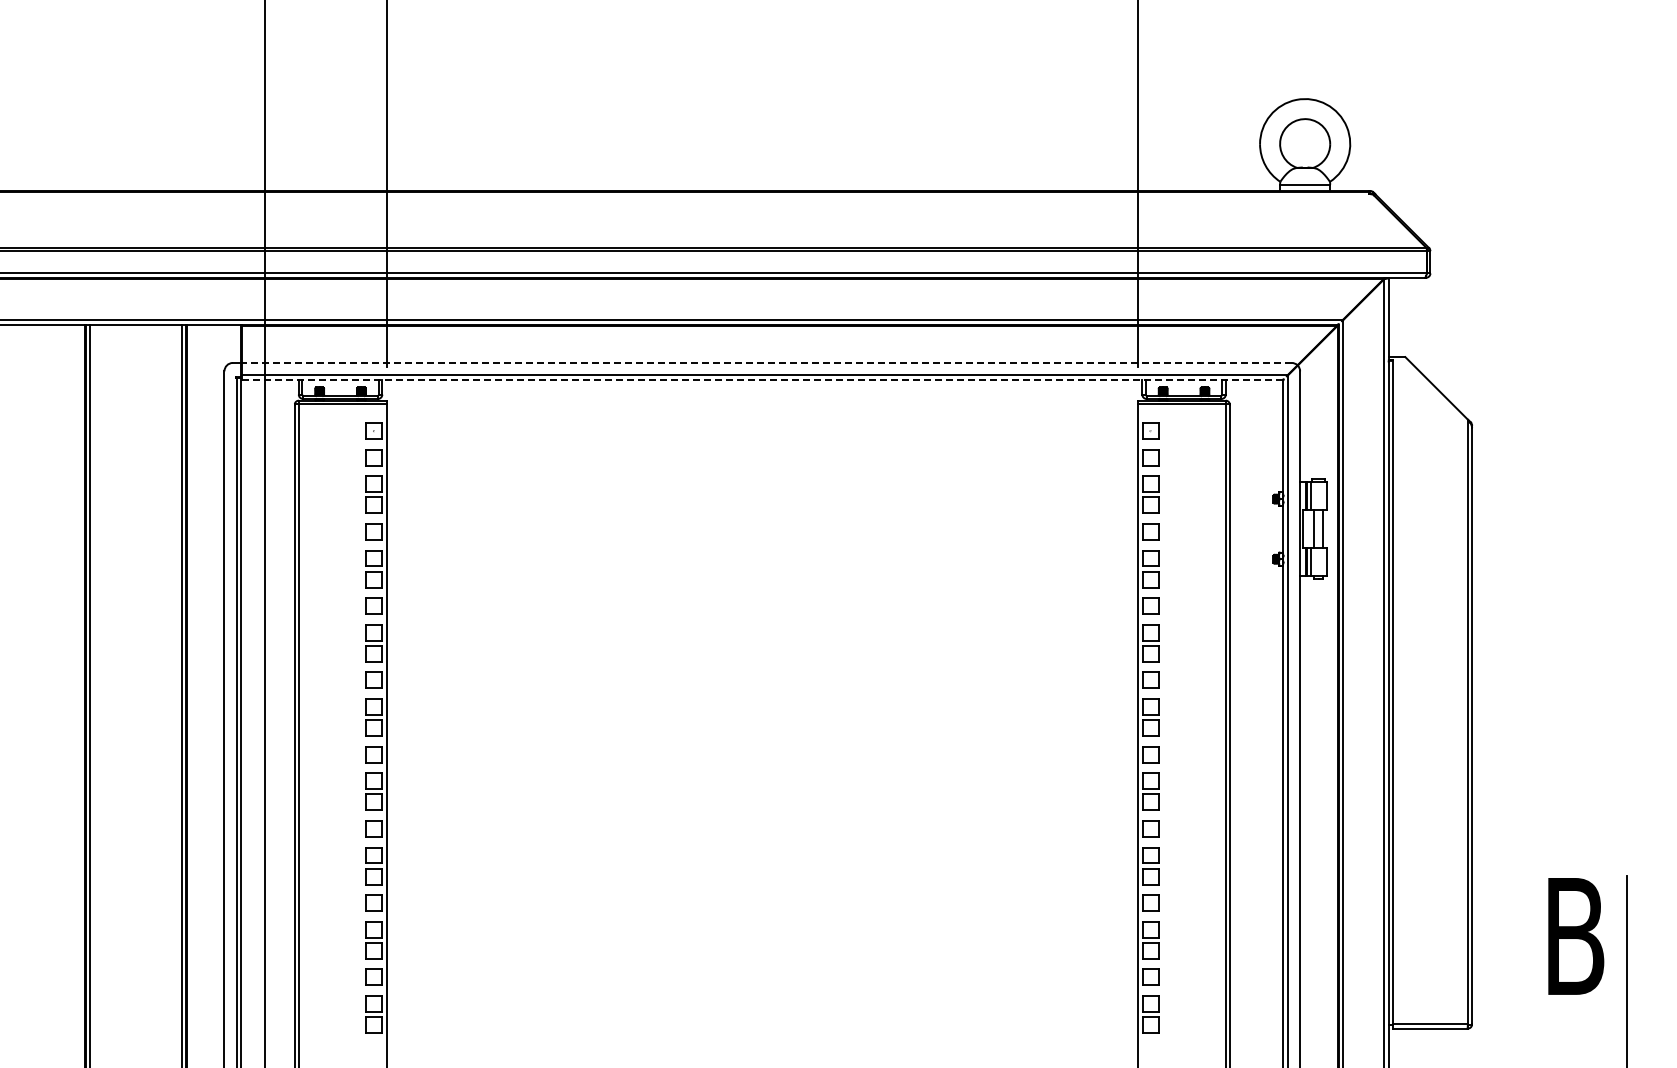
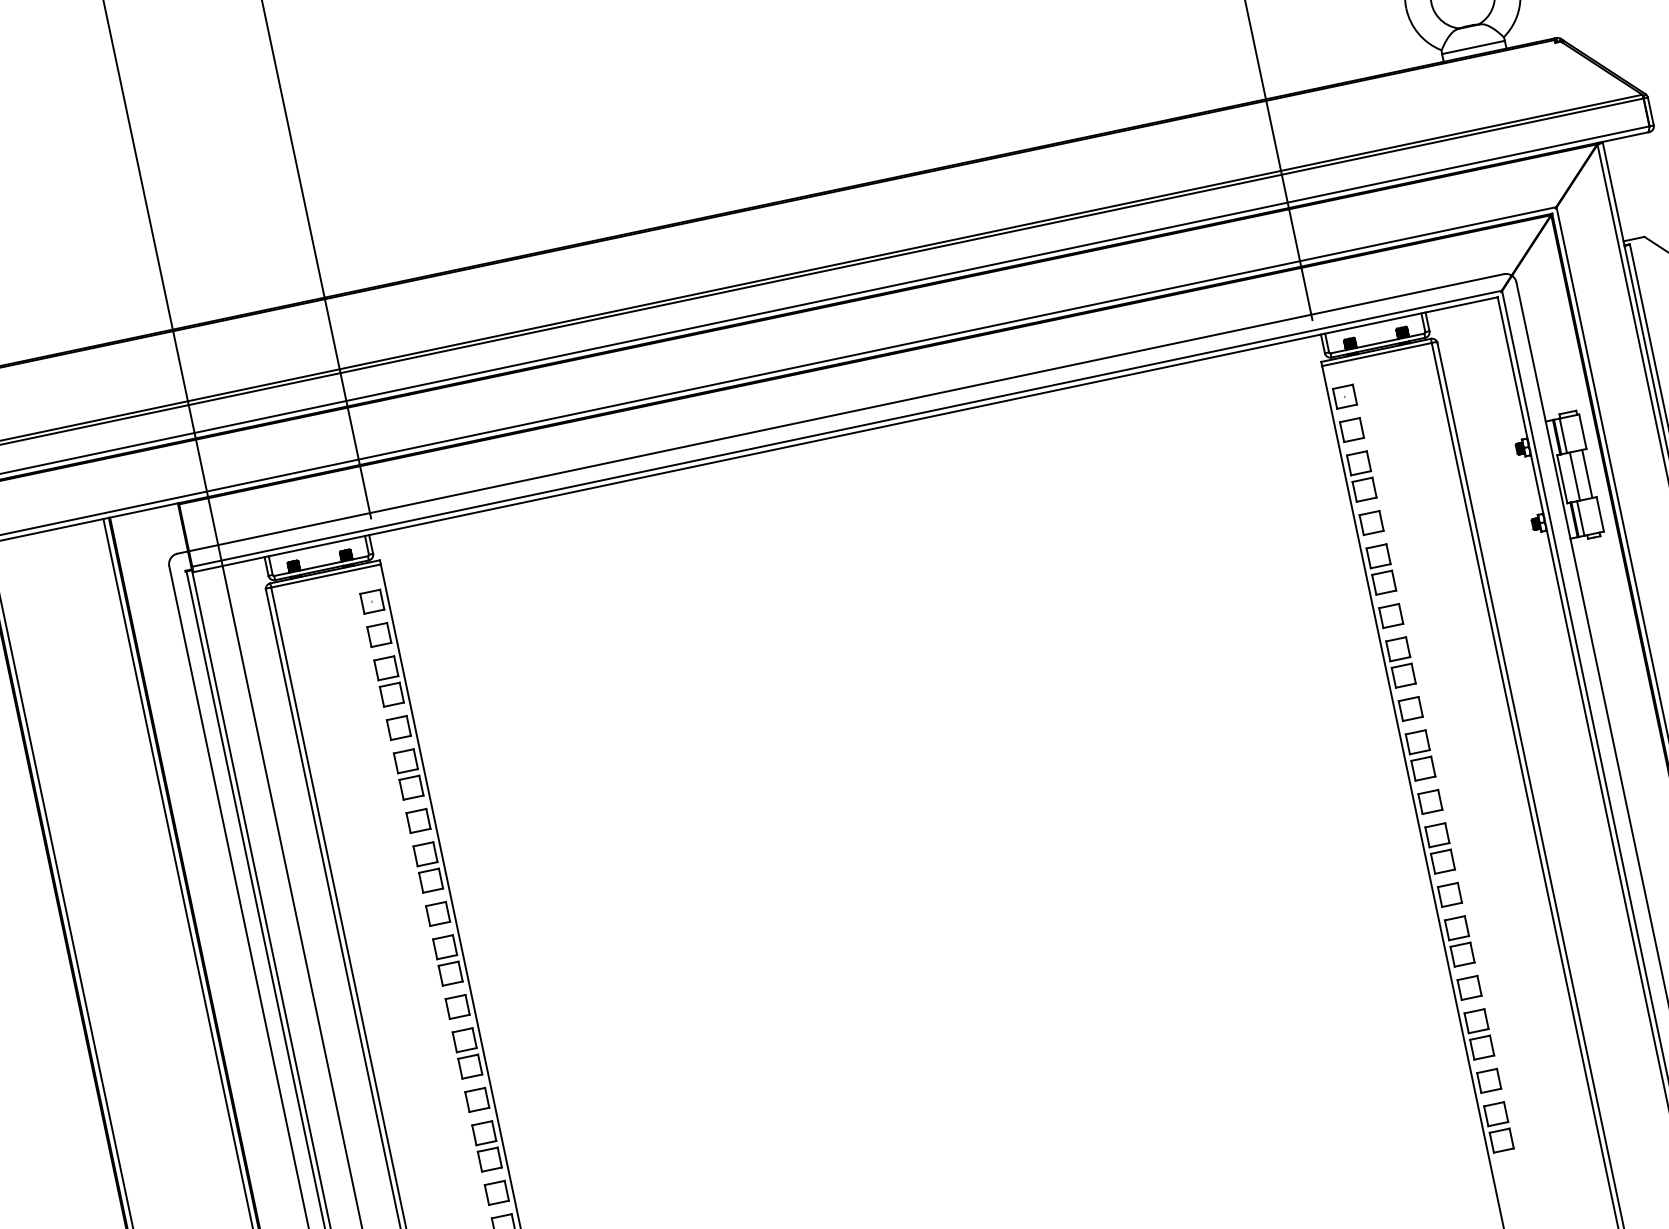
line: (766, 362) -> (845, 412), dashed -> solid
line: (762, 379) -> (845, 434), dashed -> solid

